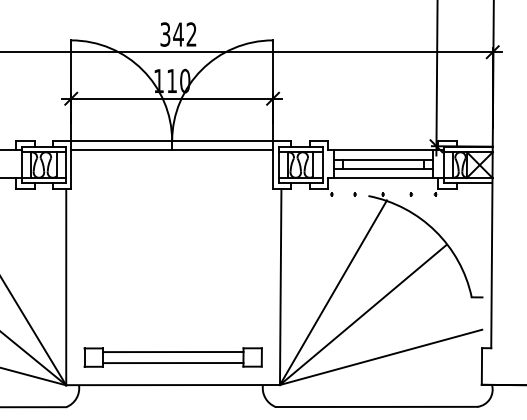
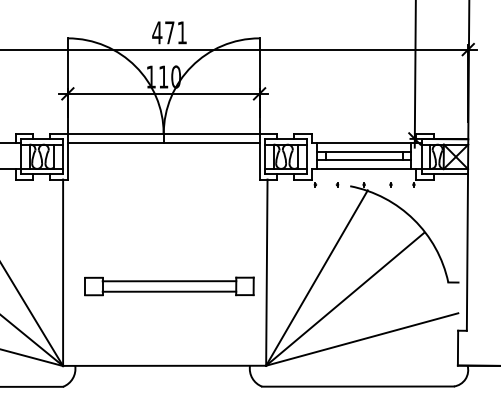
text: (178, 34) -> (169, 32), 342 -> 471
part: (172, 357) -> (168, 286), moved

